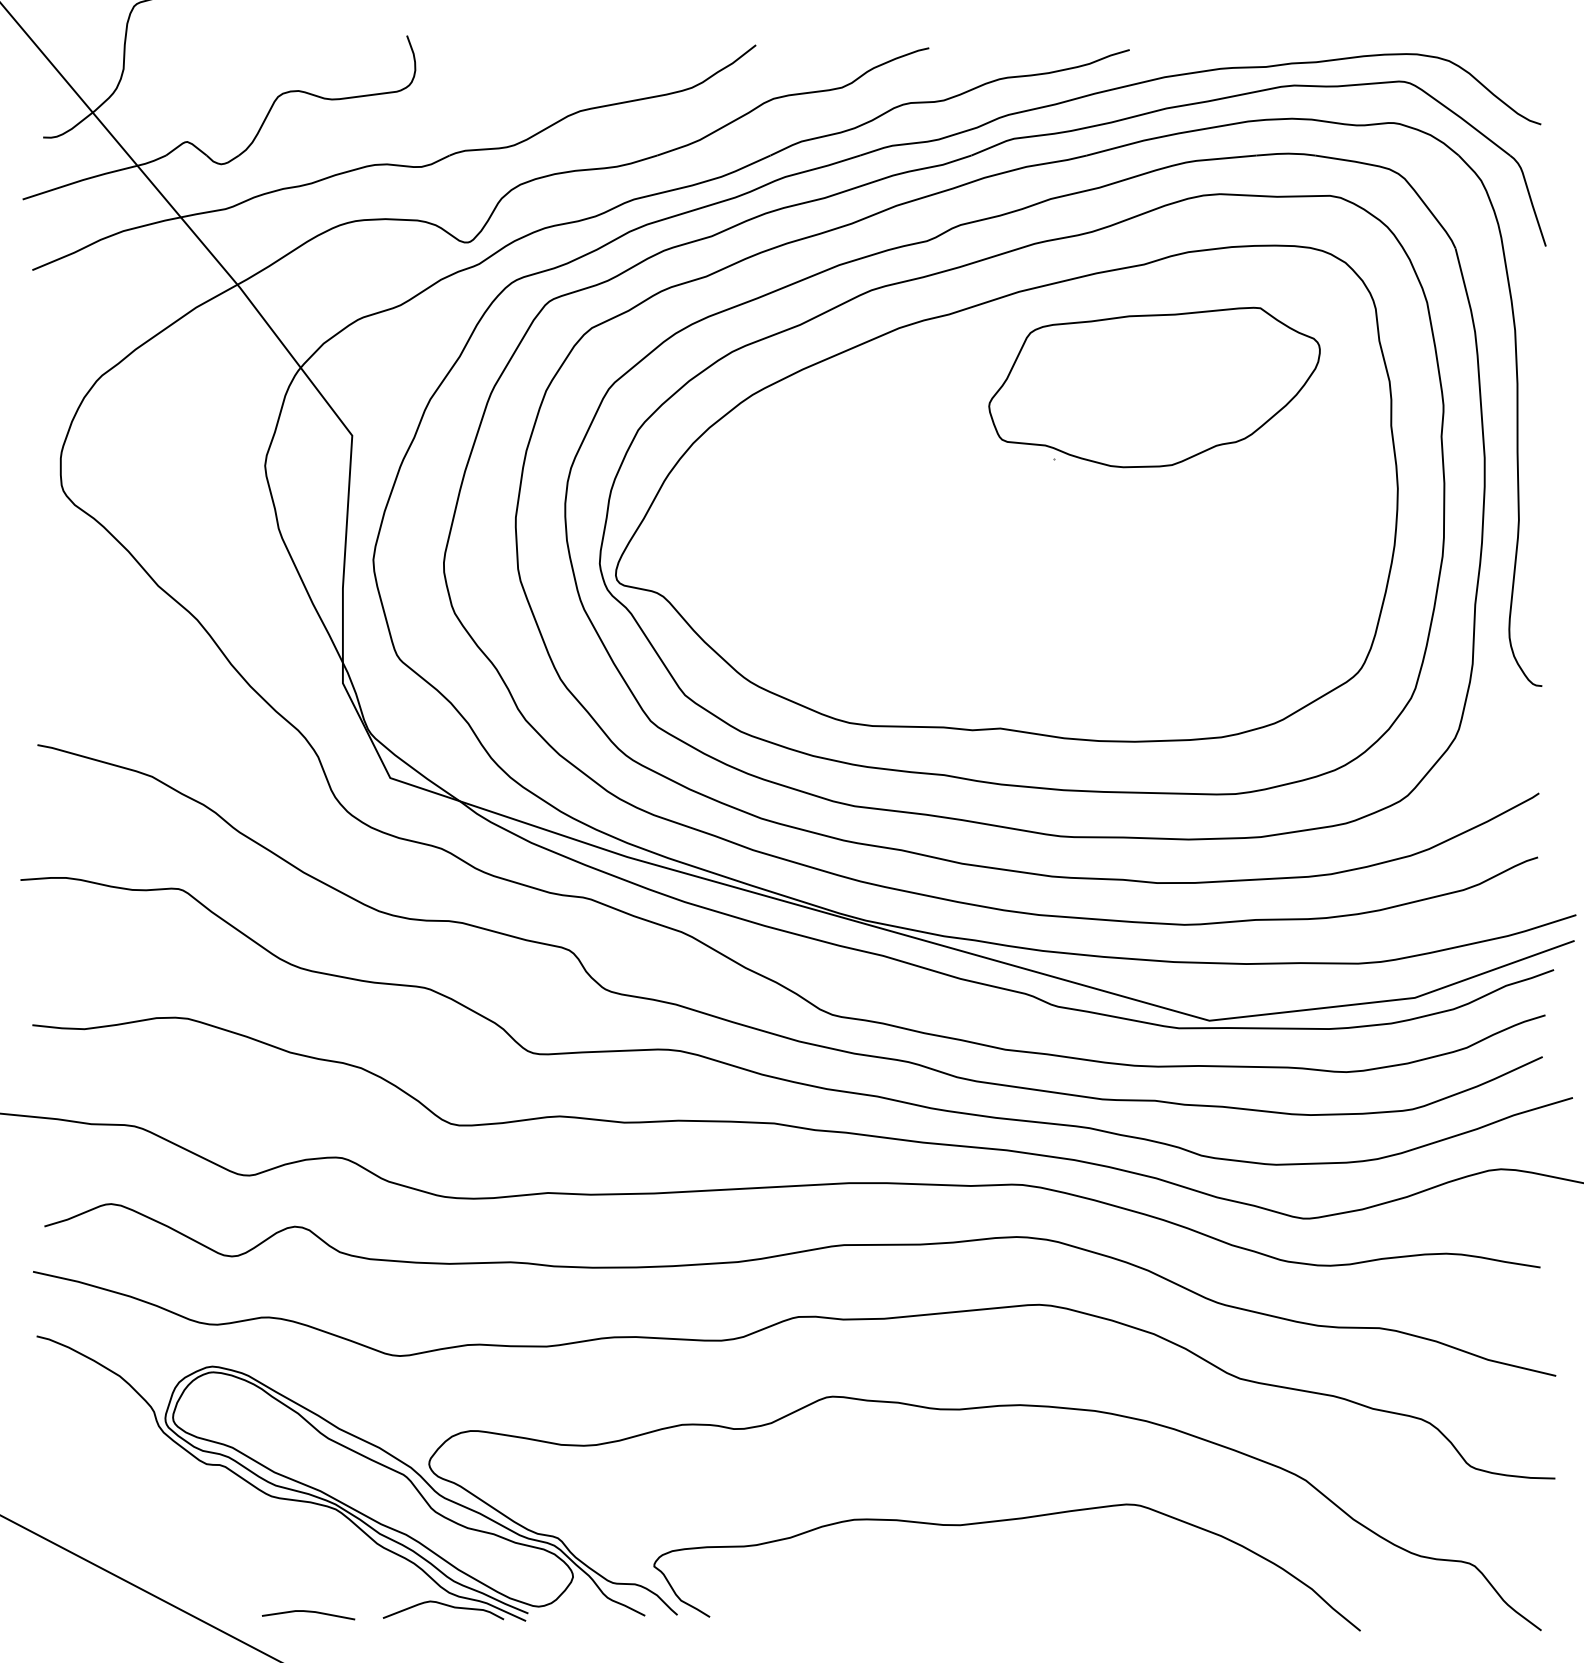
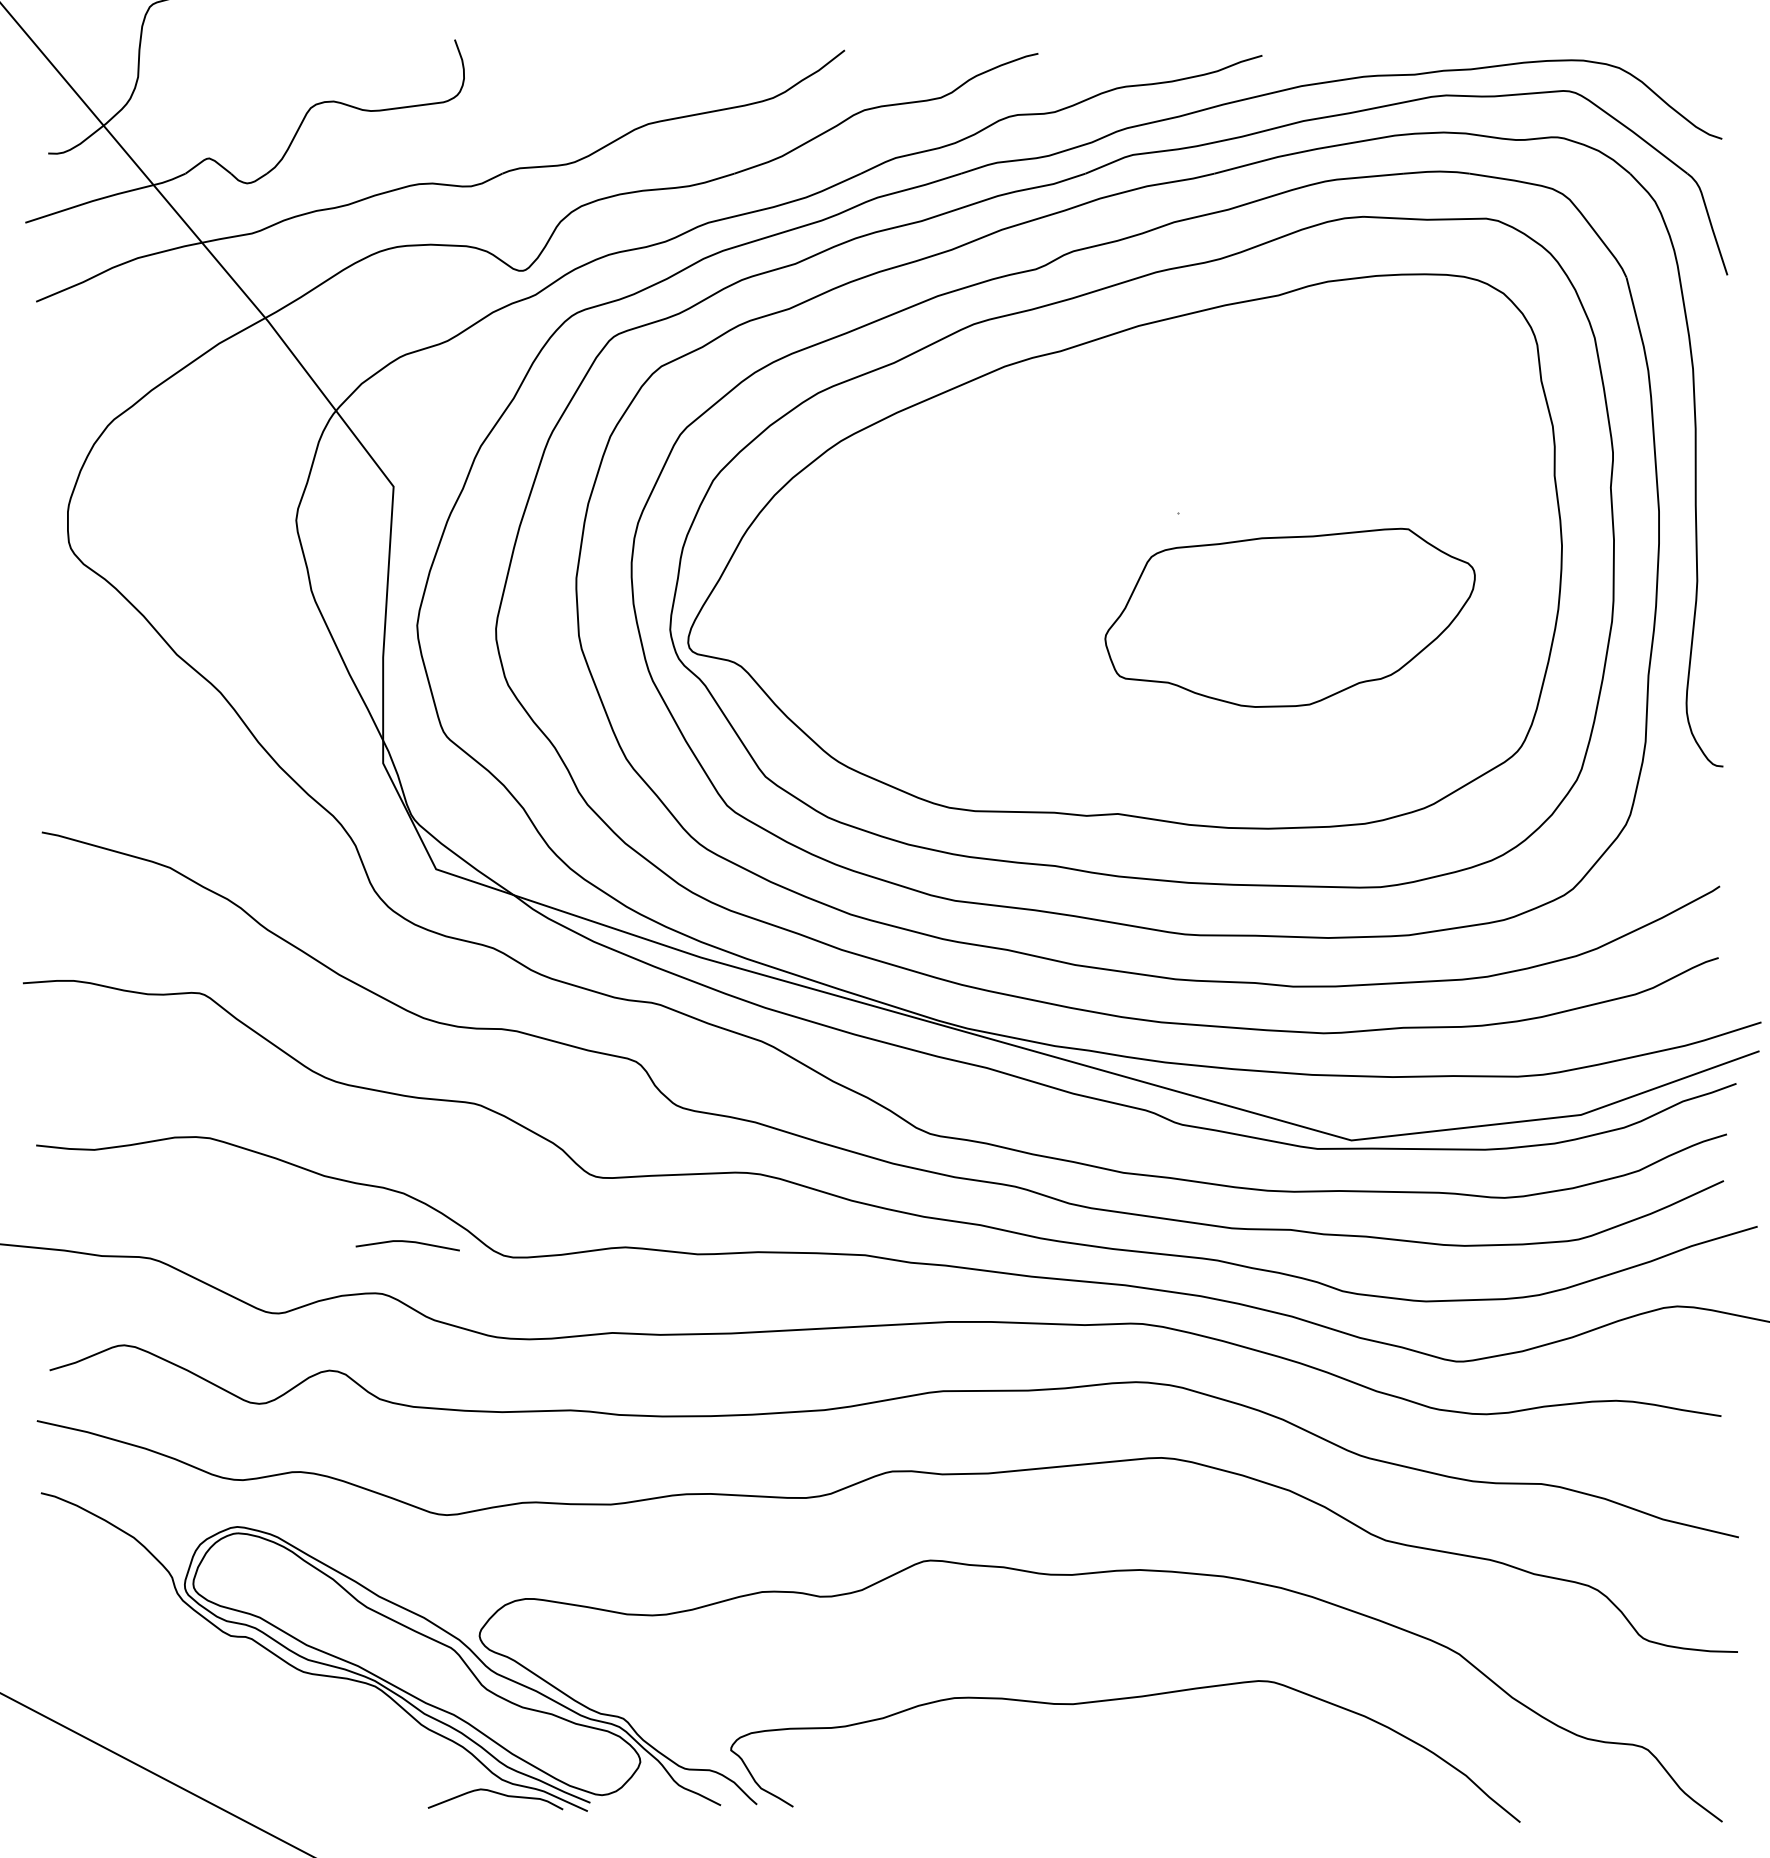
part: (1153, 387) -> (1289, 617), moved
line: (308, 1612) -> (407, 1242), moved

